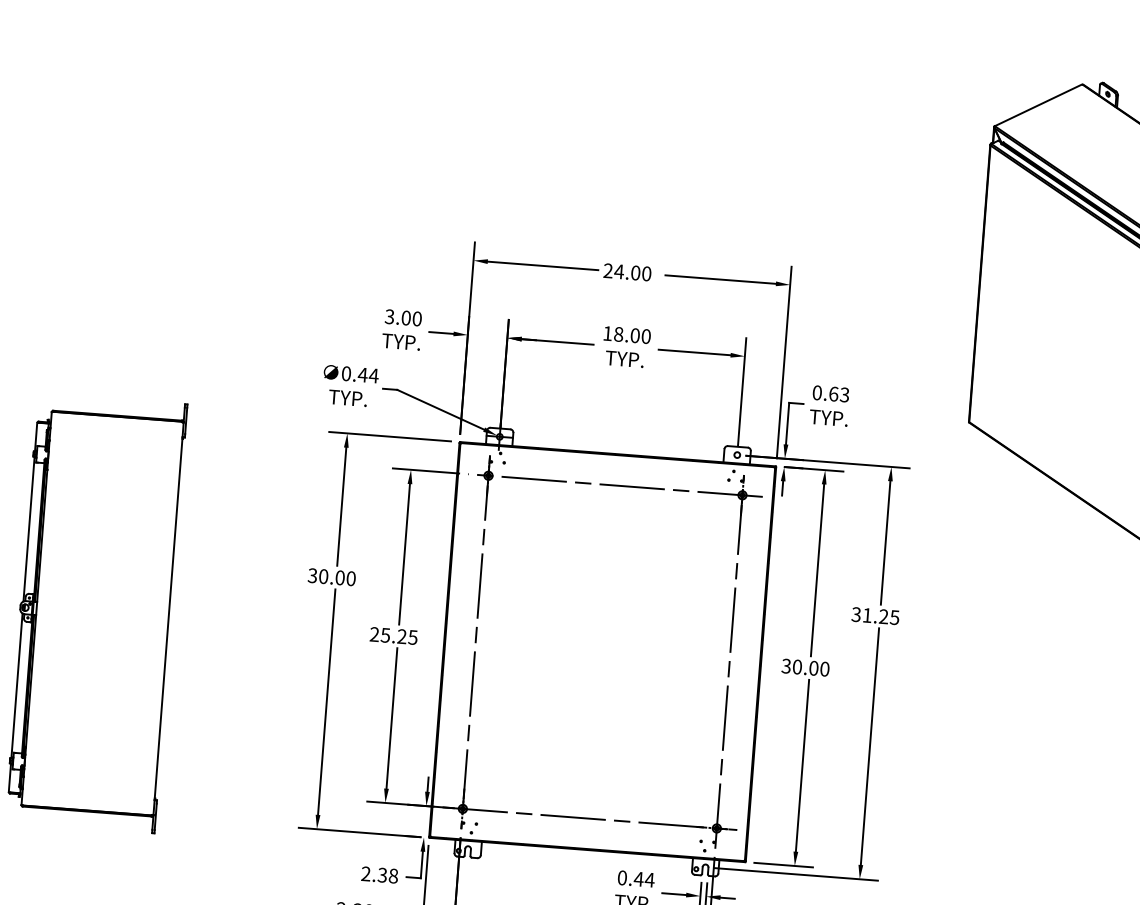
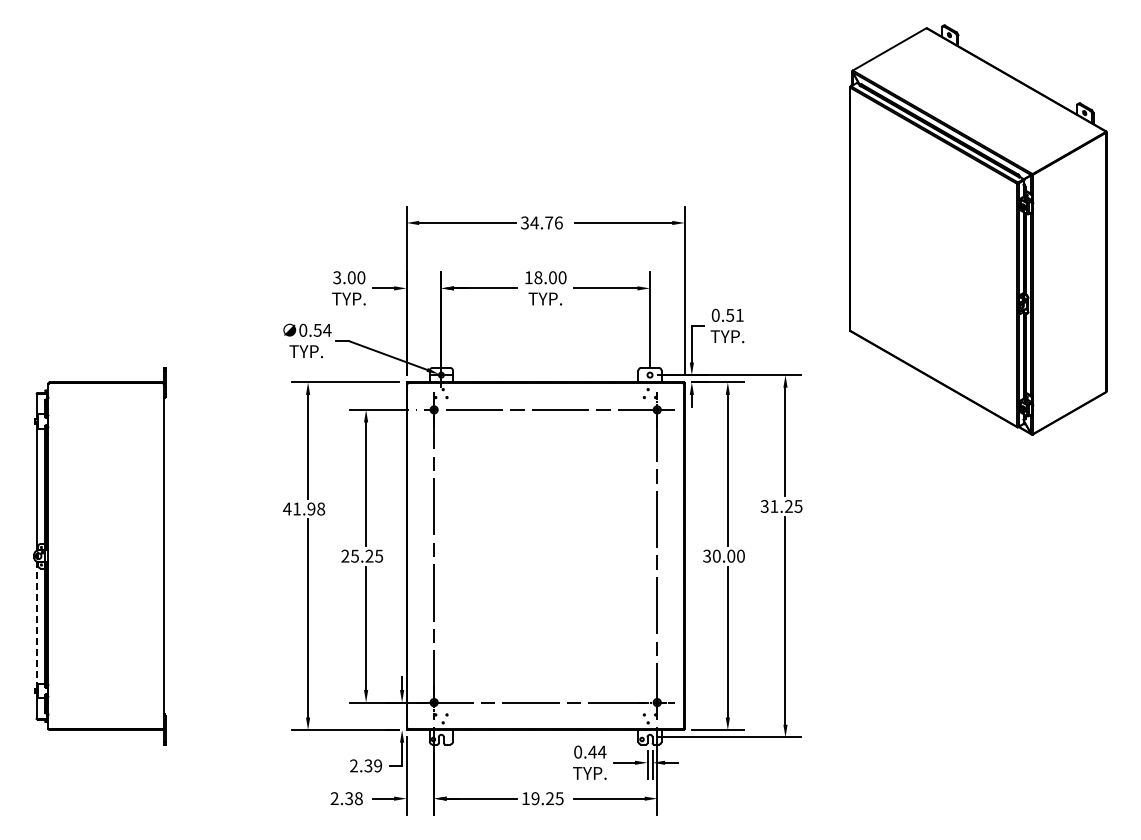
text: (627, 271) -> (541, 222), 24.00 -> 34.76
text: (362, 375) -> (317, 330), 0.44 -> 0.54
text: (838, 393) -> (734, 314), 0.63 -> 0.51
text: (332, 576) -> (304, 508), 30.00 -> 41.98
line: (16, 686) -> (36, 625), solid -> dashed
text: (394, 875) -> (378, 765), 2.38 -> 2.39

